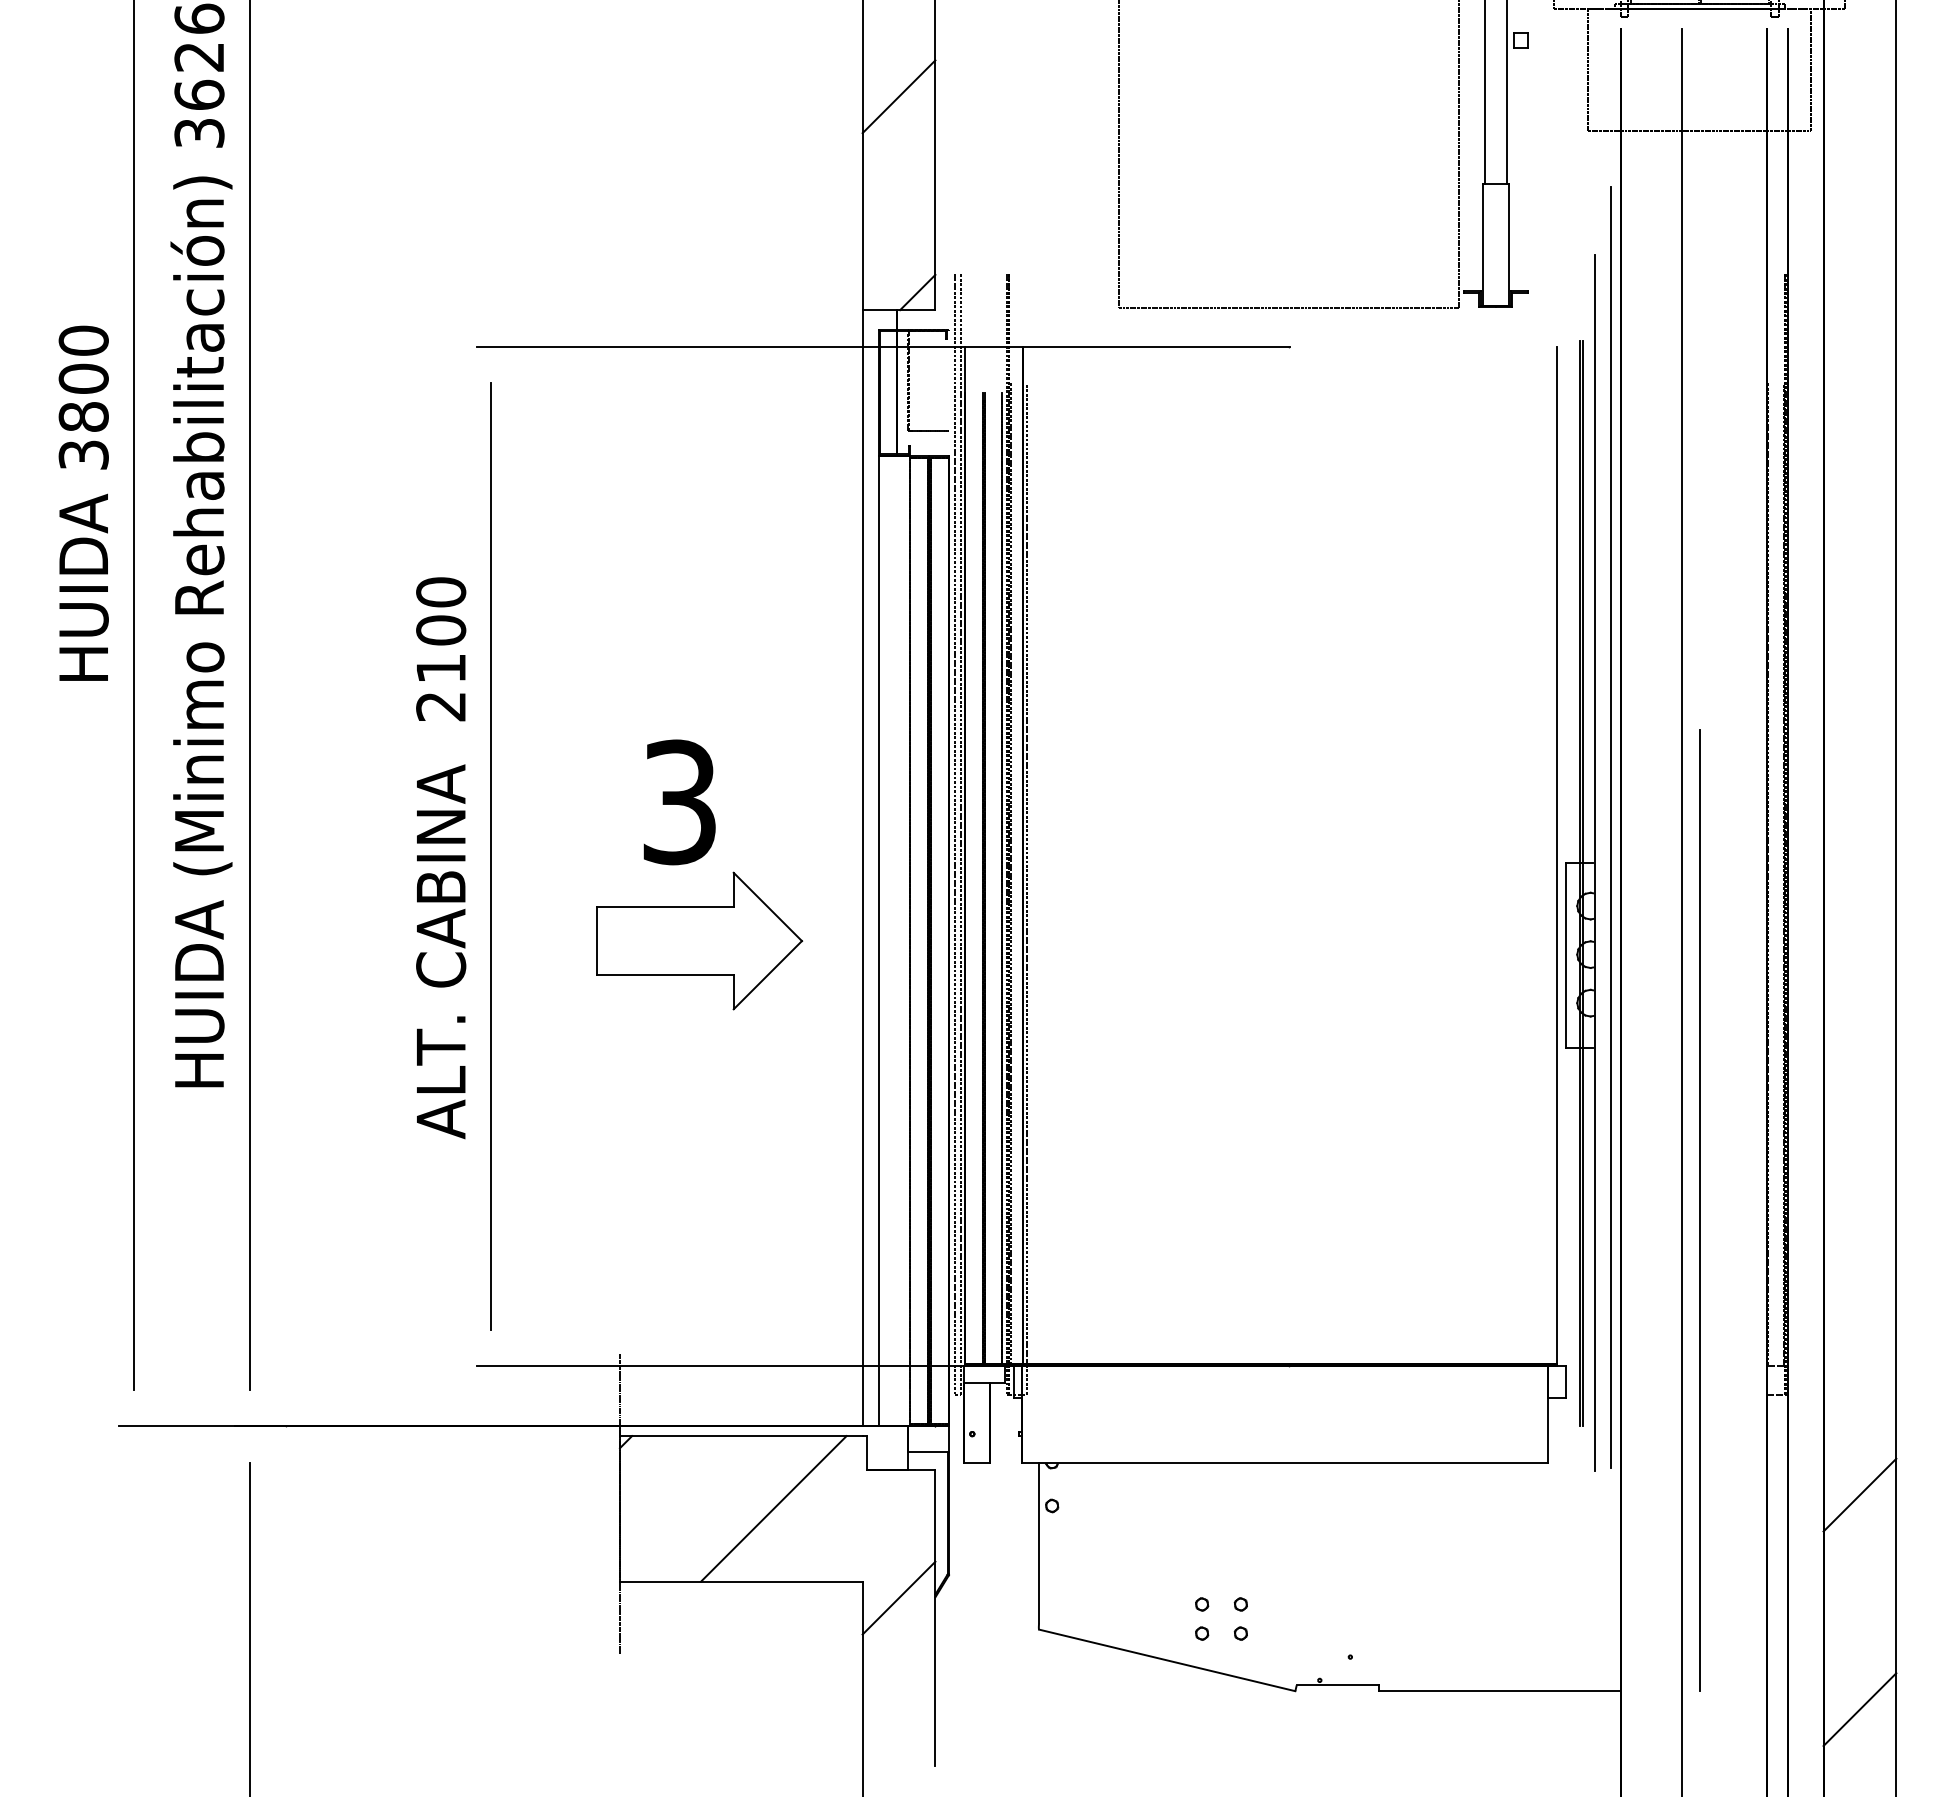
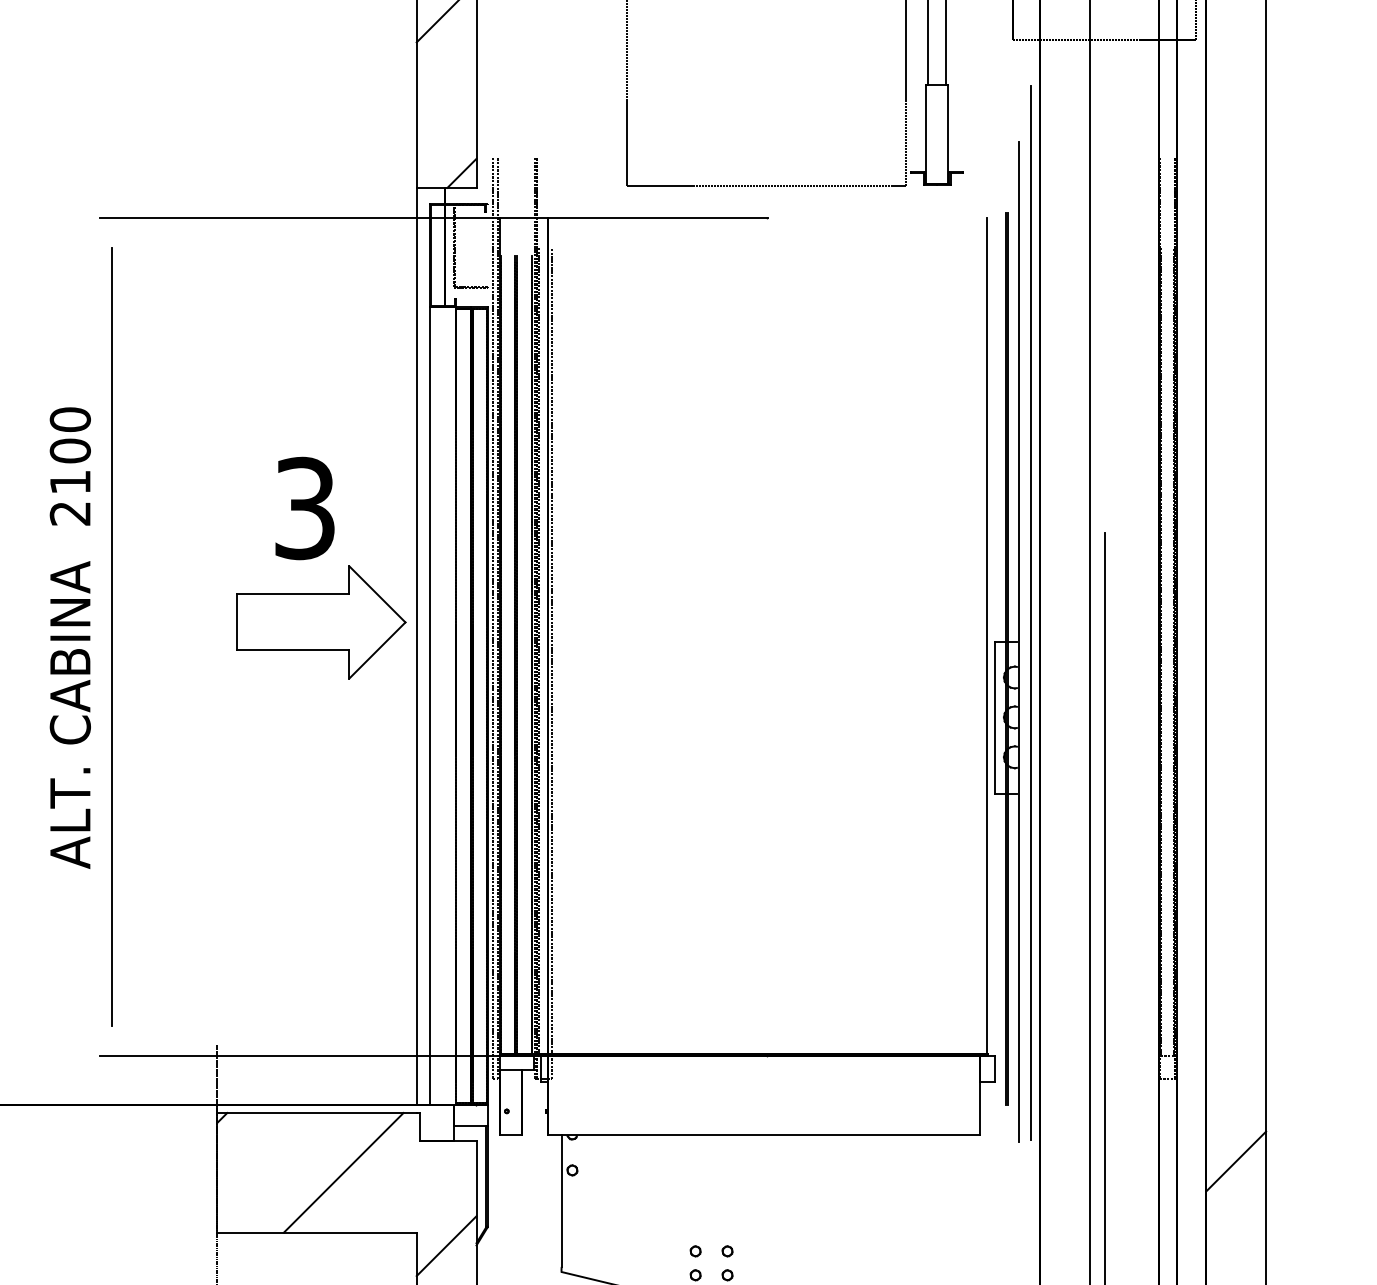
part: (695, 861) -> (317, 557), moved

